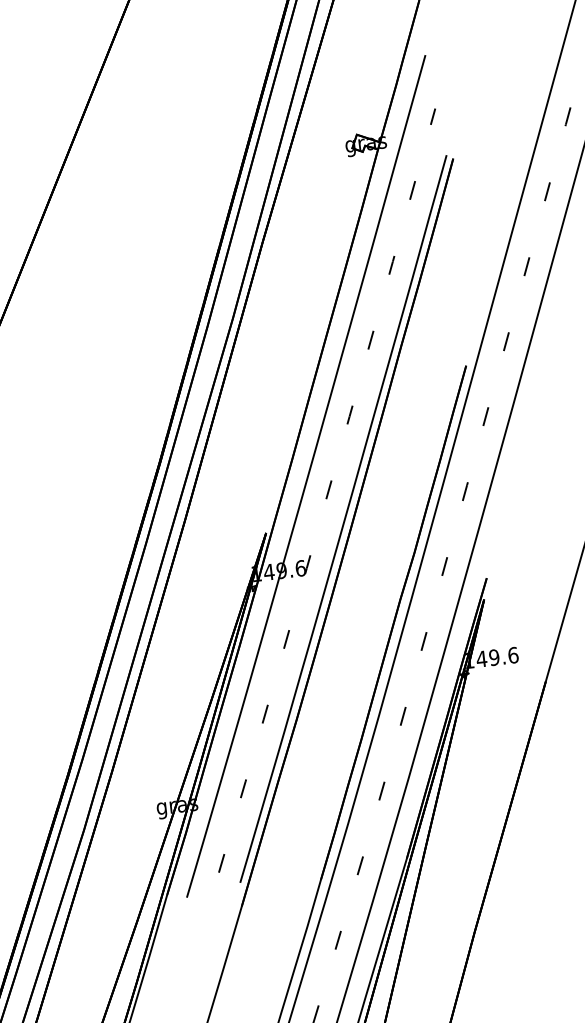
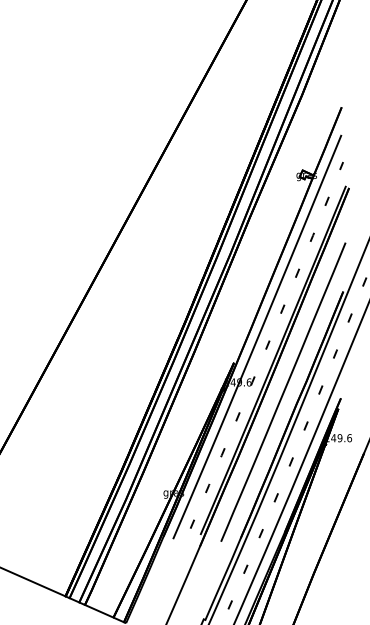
line: (371, 578) -> (283, 391), added

